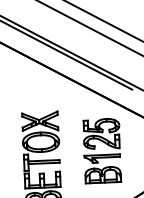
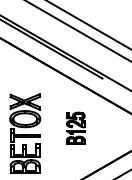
part: (102, 151) -> (75, 128), size x0.6

